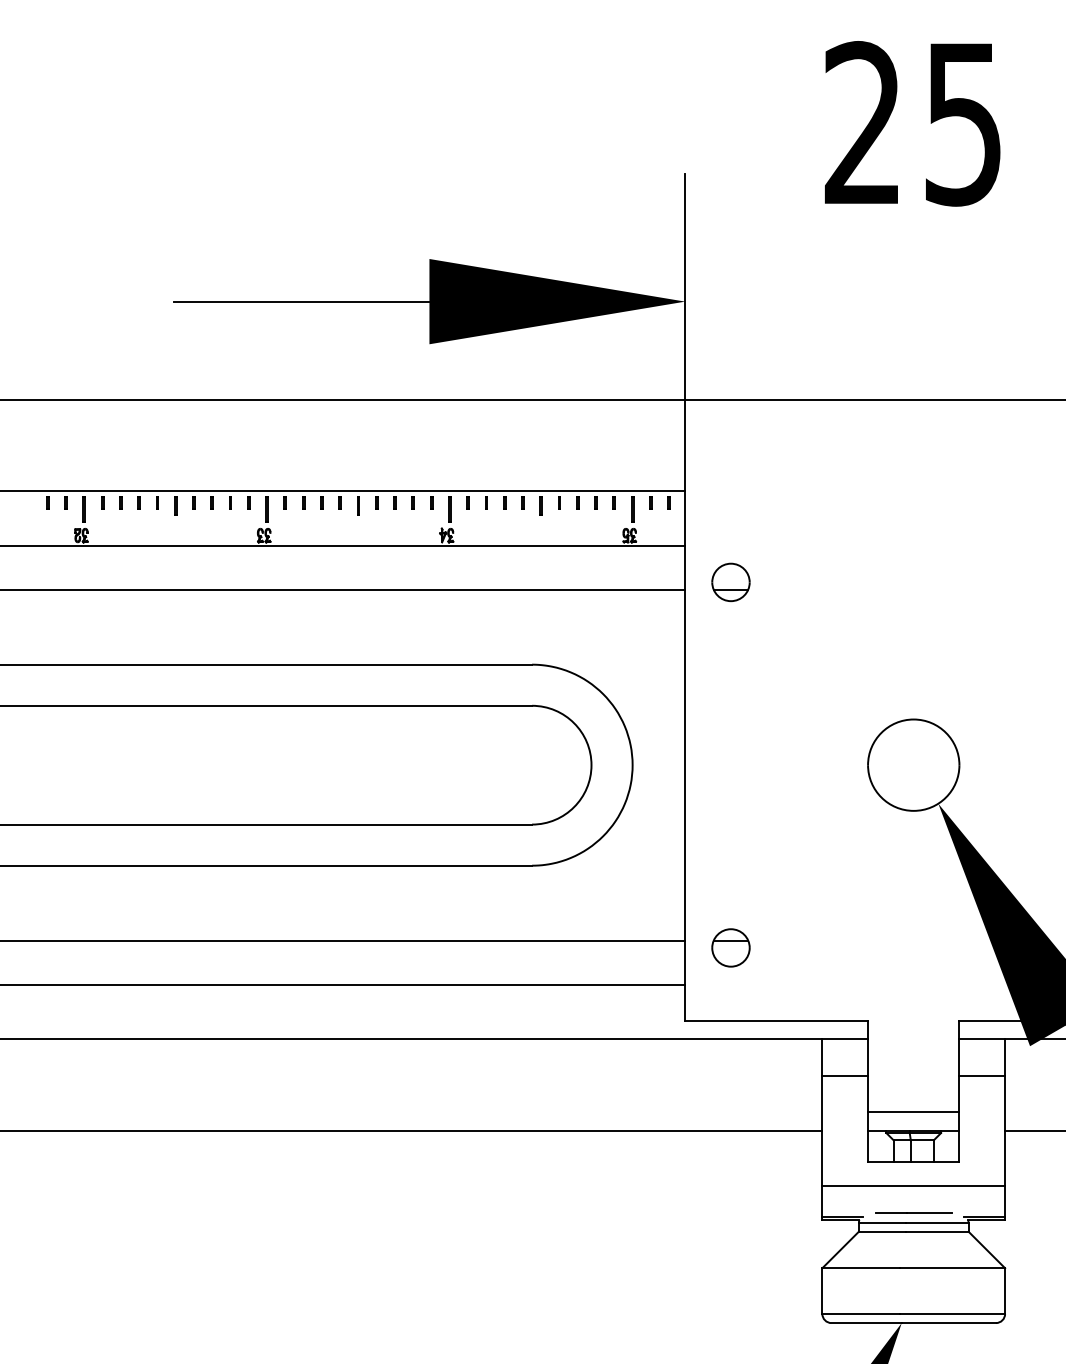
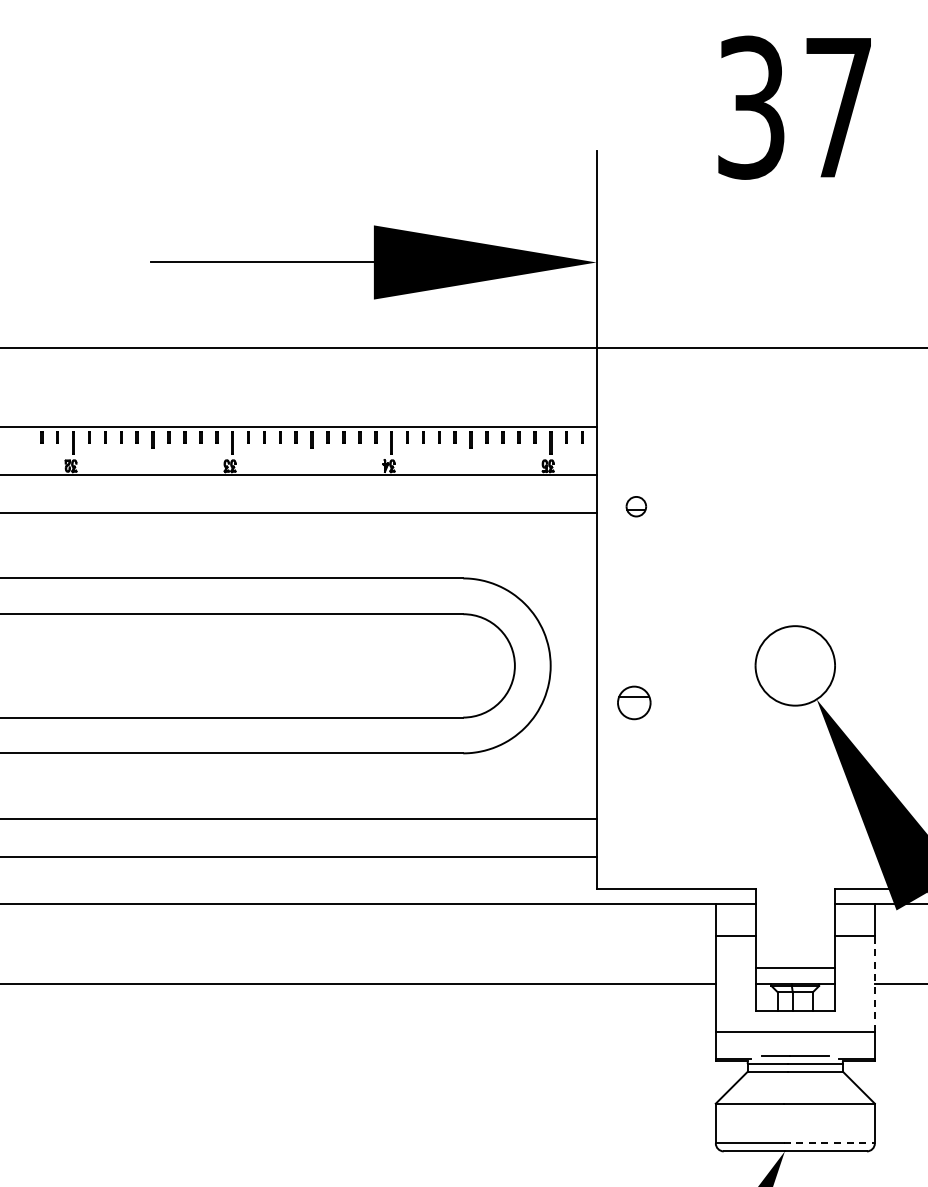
text: (912, 123) -> (794, 107), 25 -> 37
part: (731, 582) -> (636, 506), size x0.6
part: (731, 947) -> (634, 702), moved
line: (1004, 1130) -> (874, 983), solid -> dashed
line: (952, 1314) -> (829, 1143), solid -> dashed

